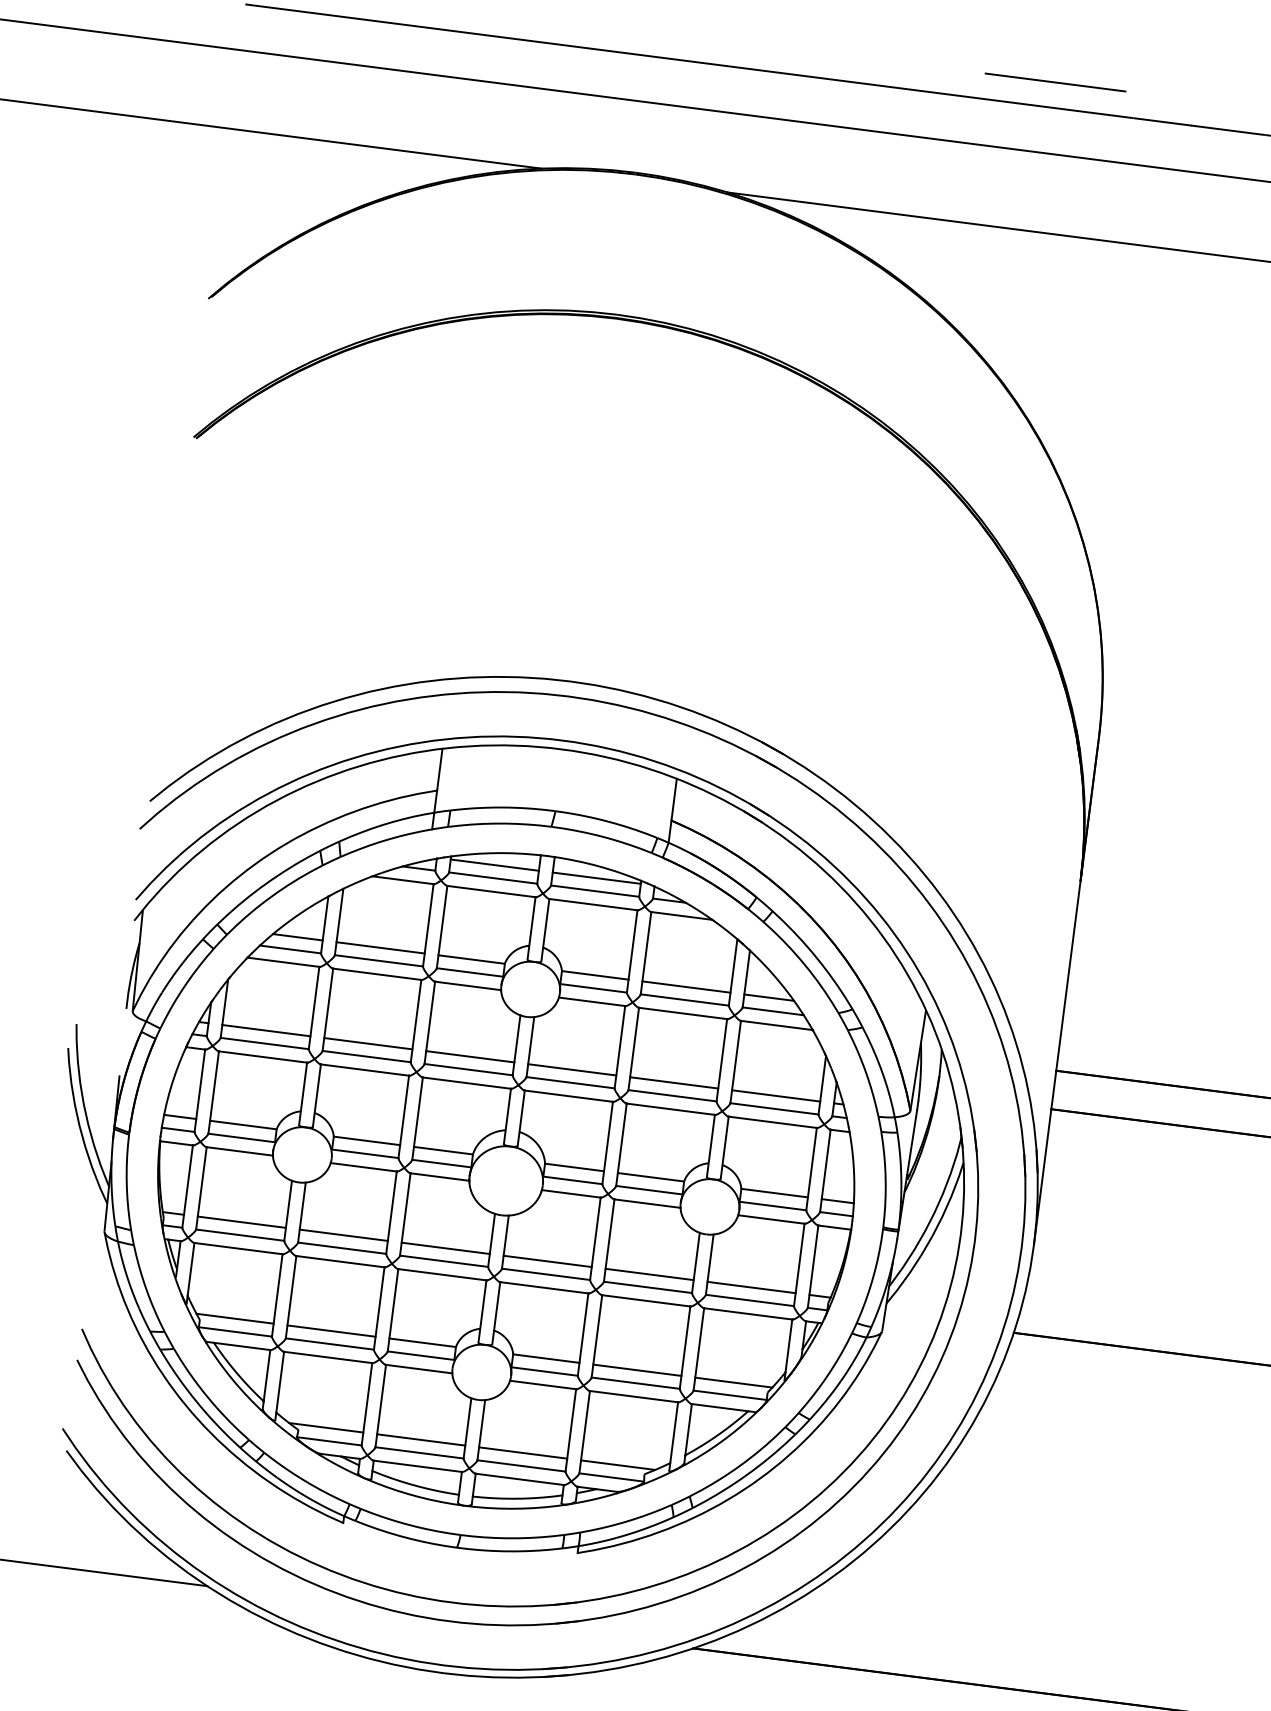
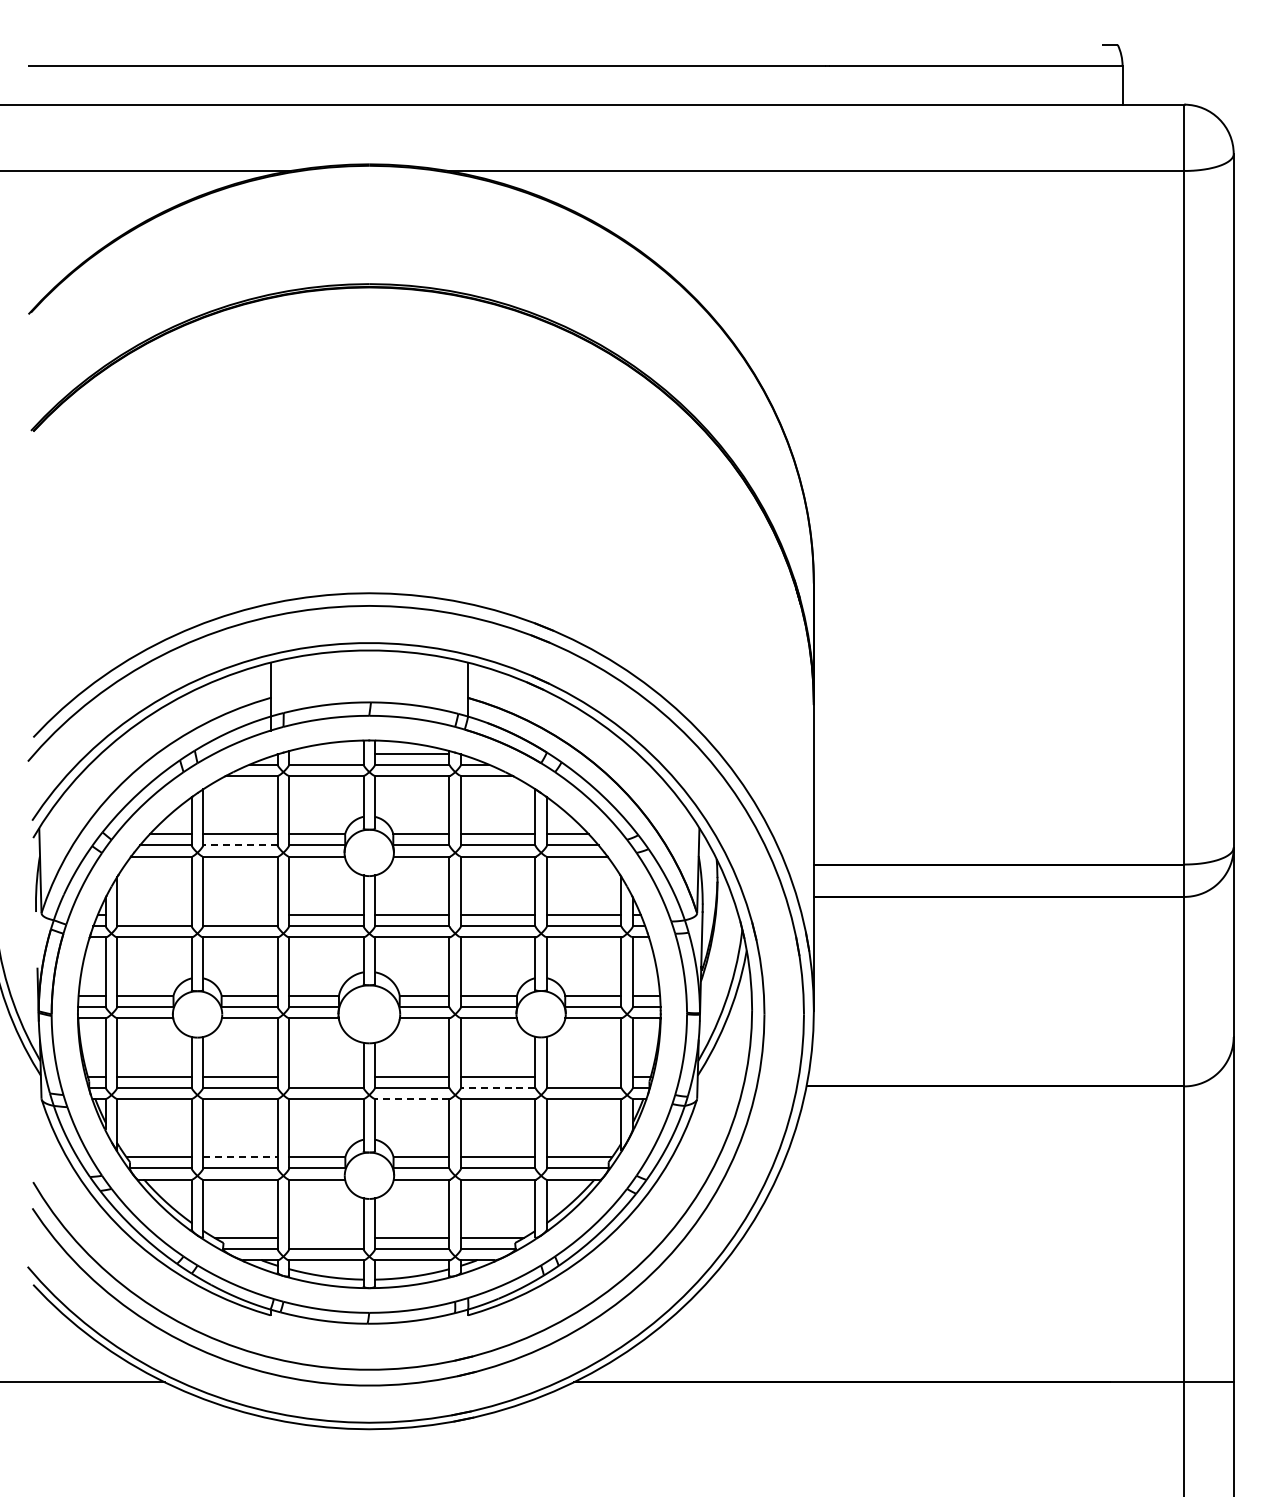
line: (1055, 82) -> (708, 44), removed
line: (495, 865) -> (326, 753), removed
line: (377, 960) -> (239, 845), solid -> dashed
line: (266, 1031) -> (154, 915), removed
line: (368, 1044) -> (240, 915), removed
line: (445, 1248) -> (326, 1076), removed
line: (543, 1287) -> (411, 1098), solid -> dashed
line: (647, 1287) -> (497, 1087), solid -> dashed
line: (751, 1287) -> (584, 1076), removed
line: (331, 1331) -> (240, 1157), solid -> dashed
line: (421, 1440) -> (326, 1238), removed

